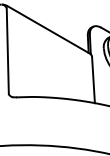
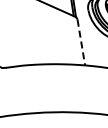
line: (93, 80) -> (81, 43), solid -> dashed

